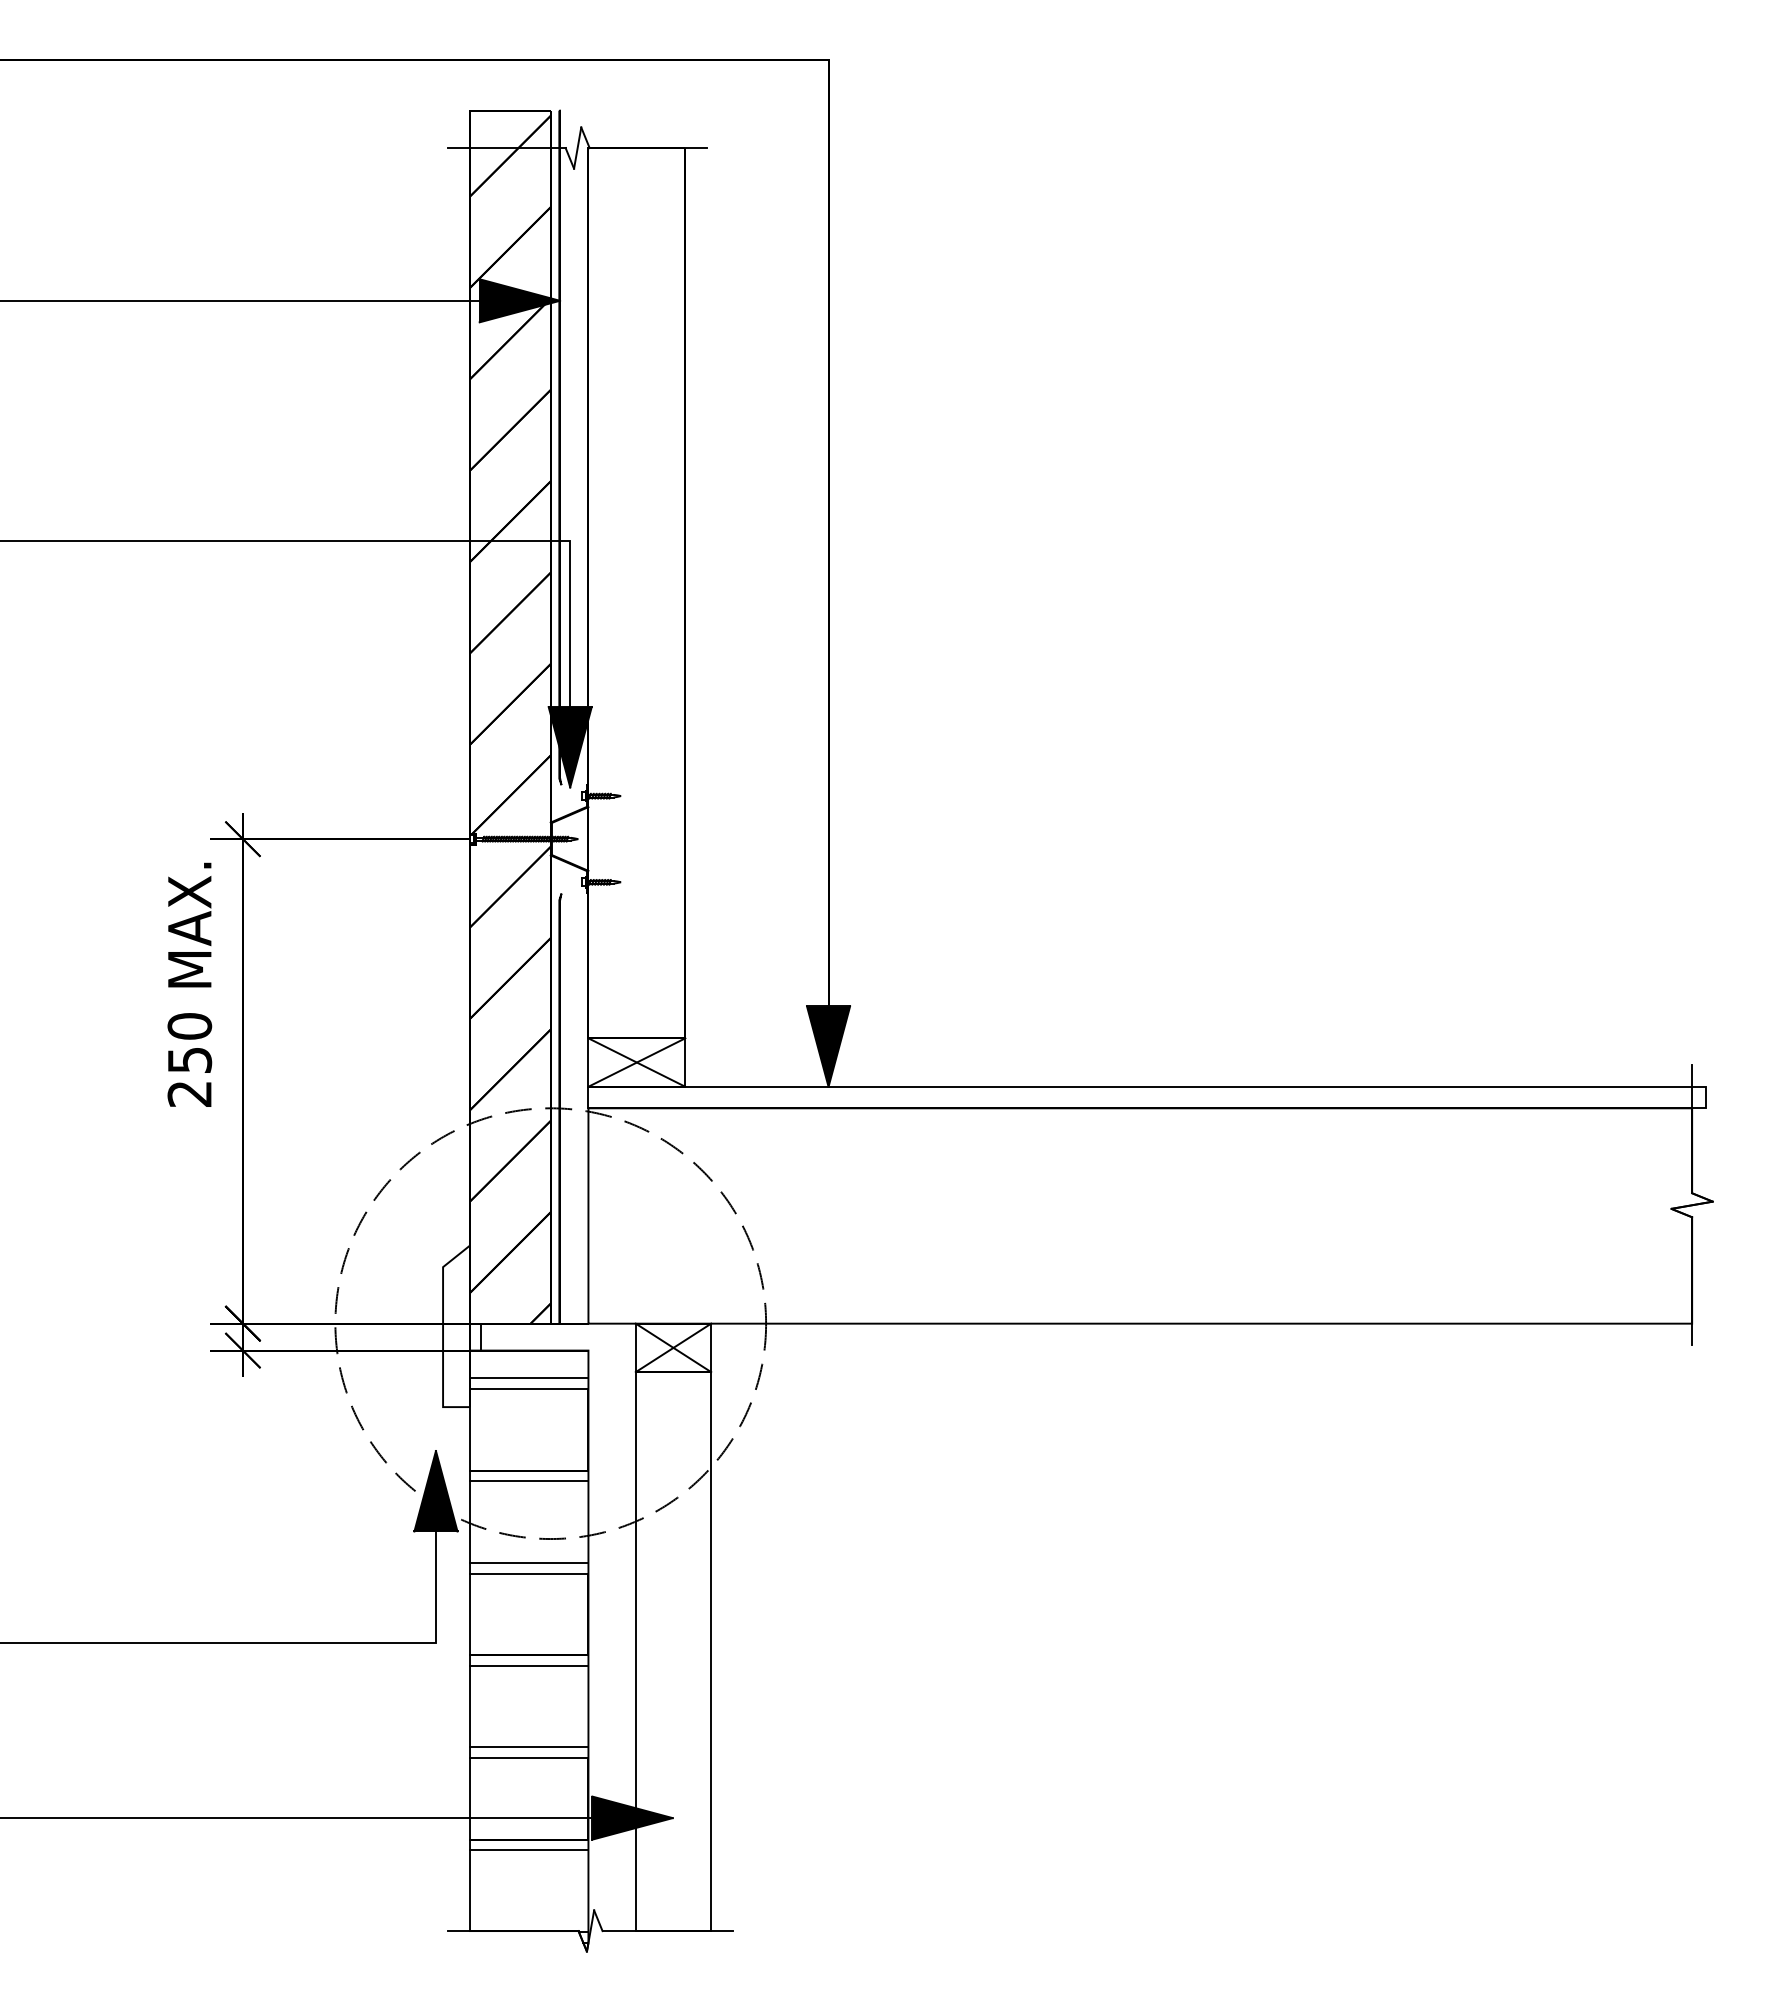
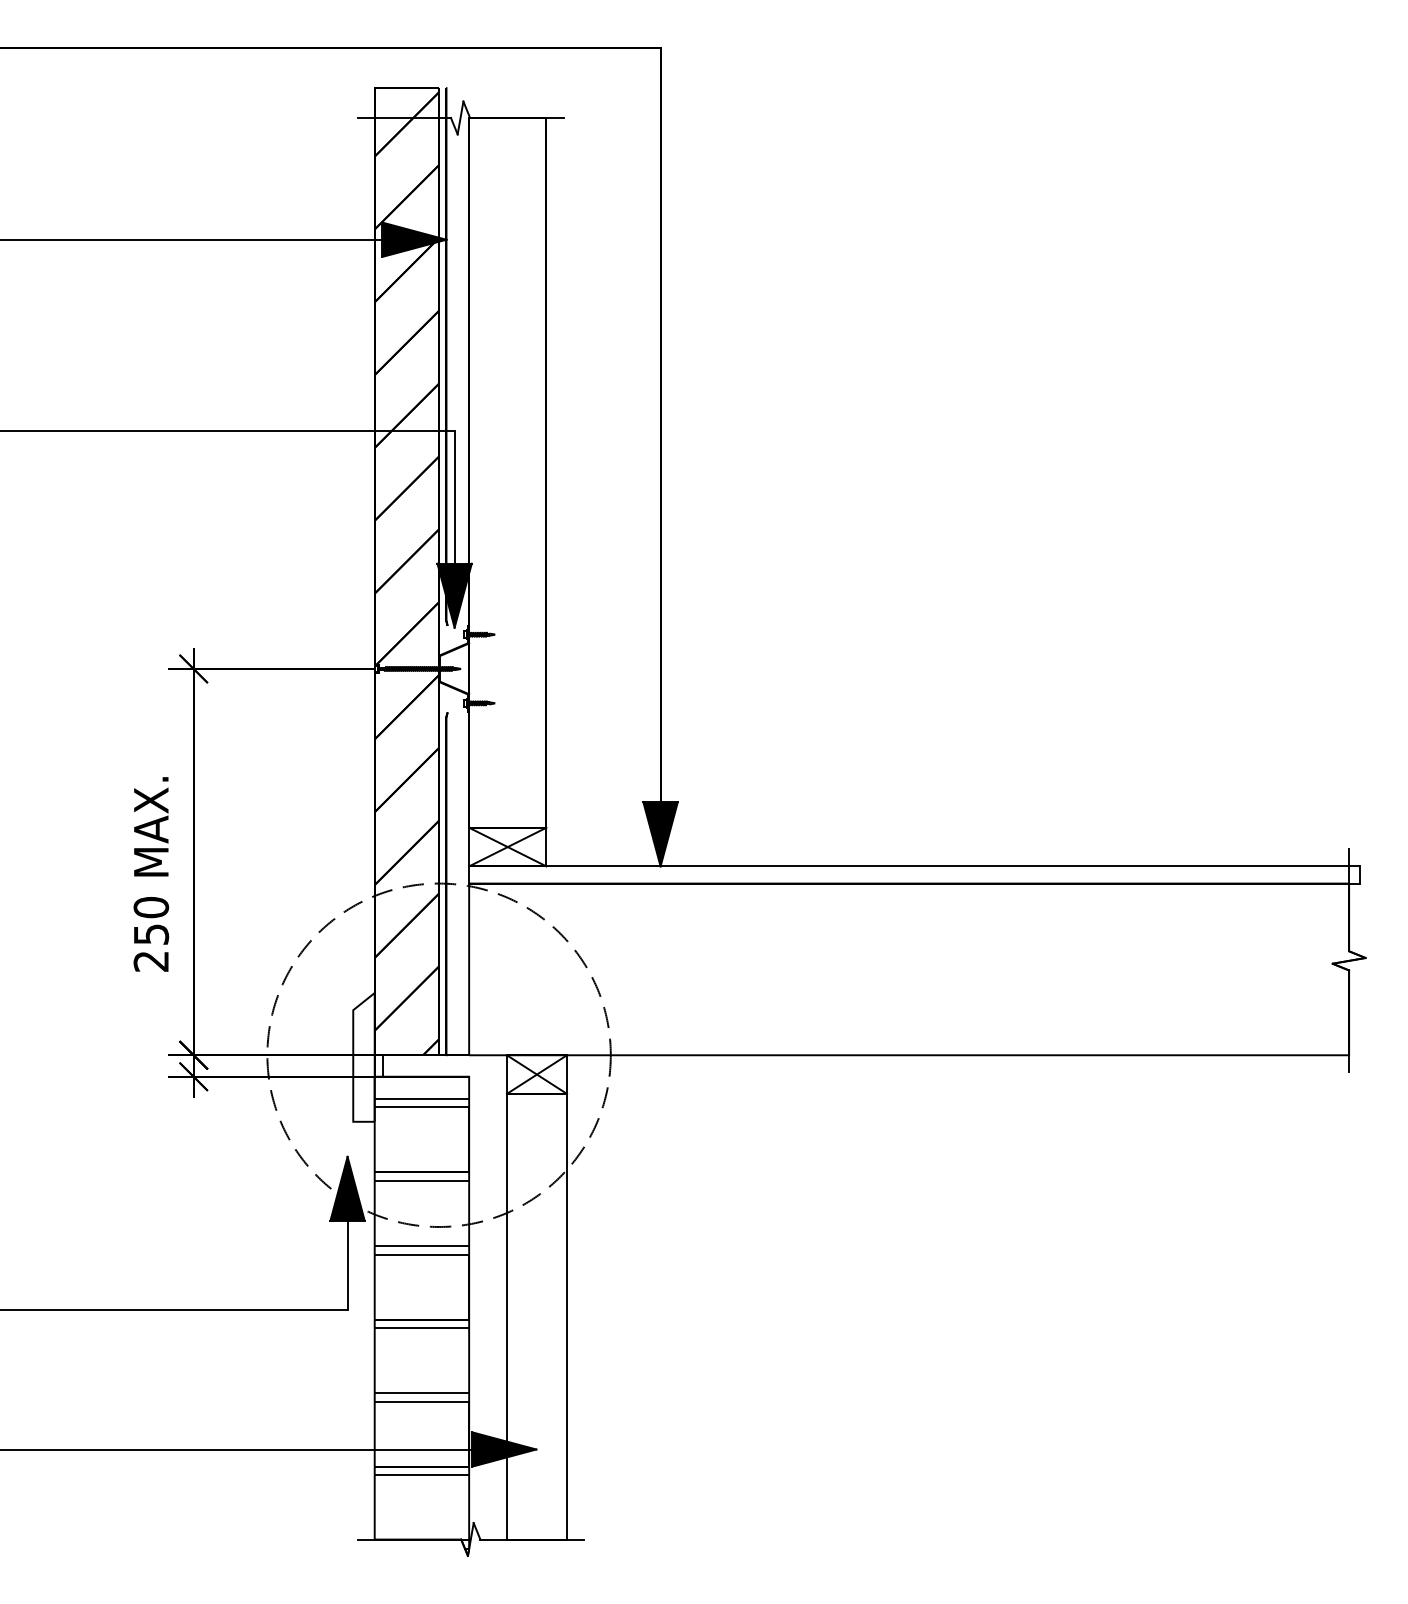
text: (189, 984) -> (151, 874), moved

